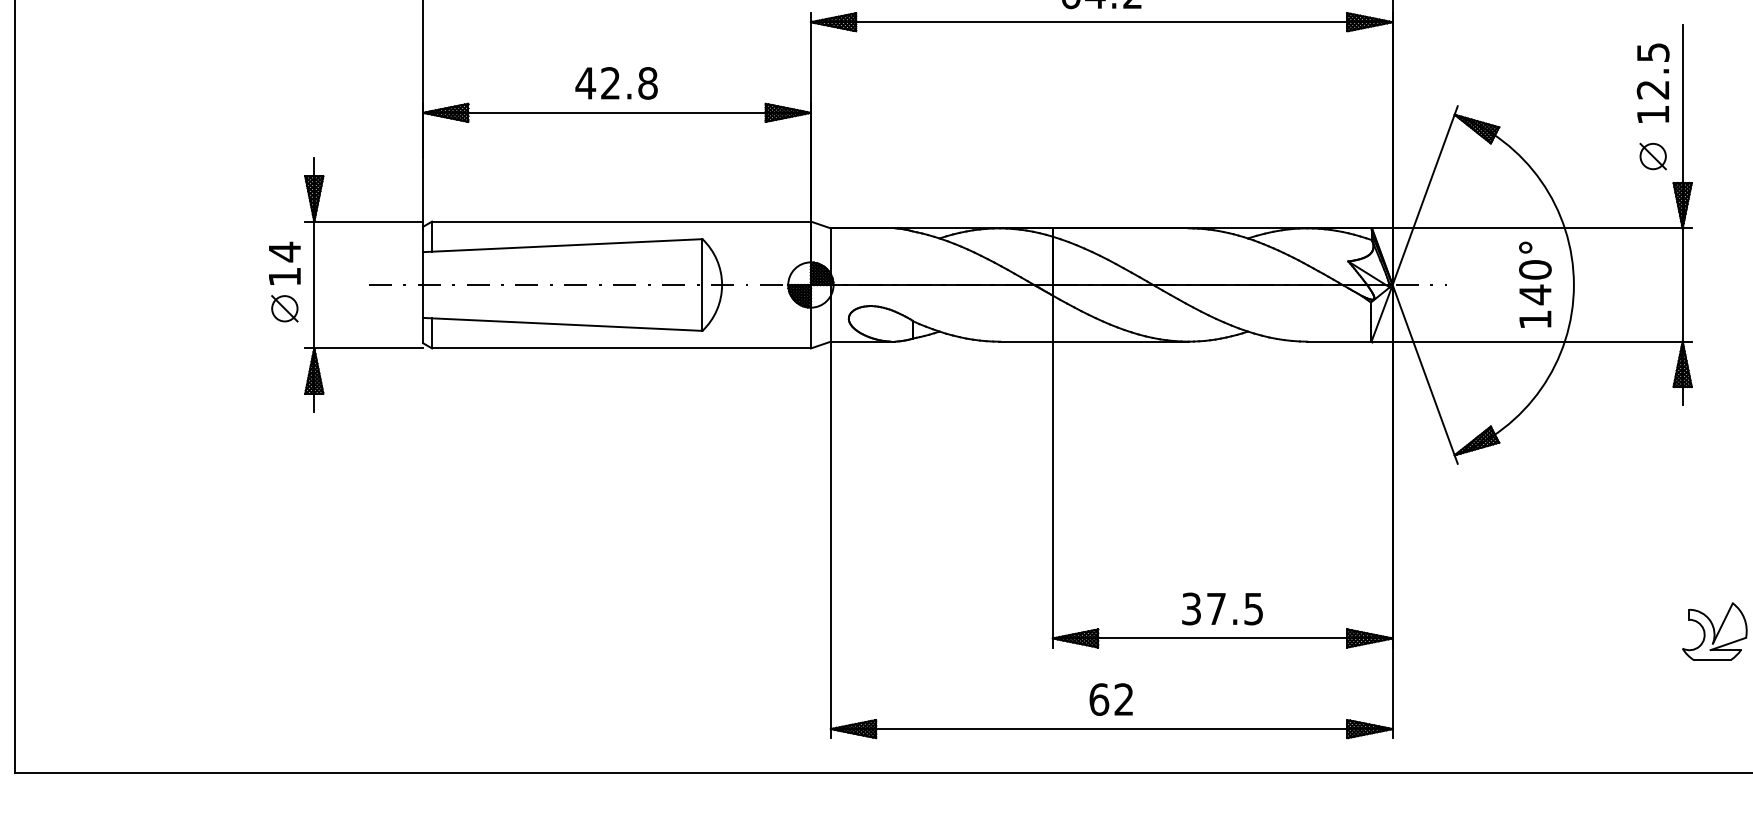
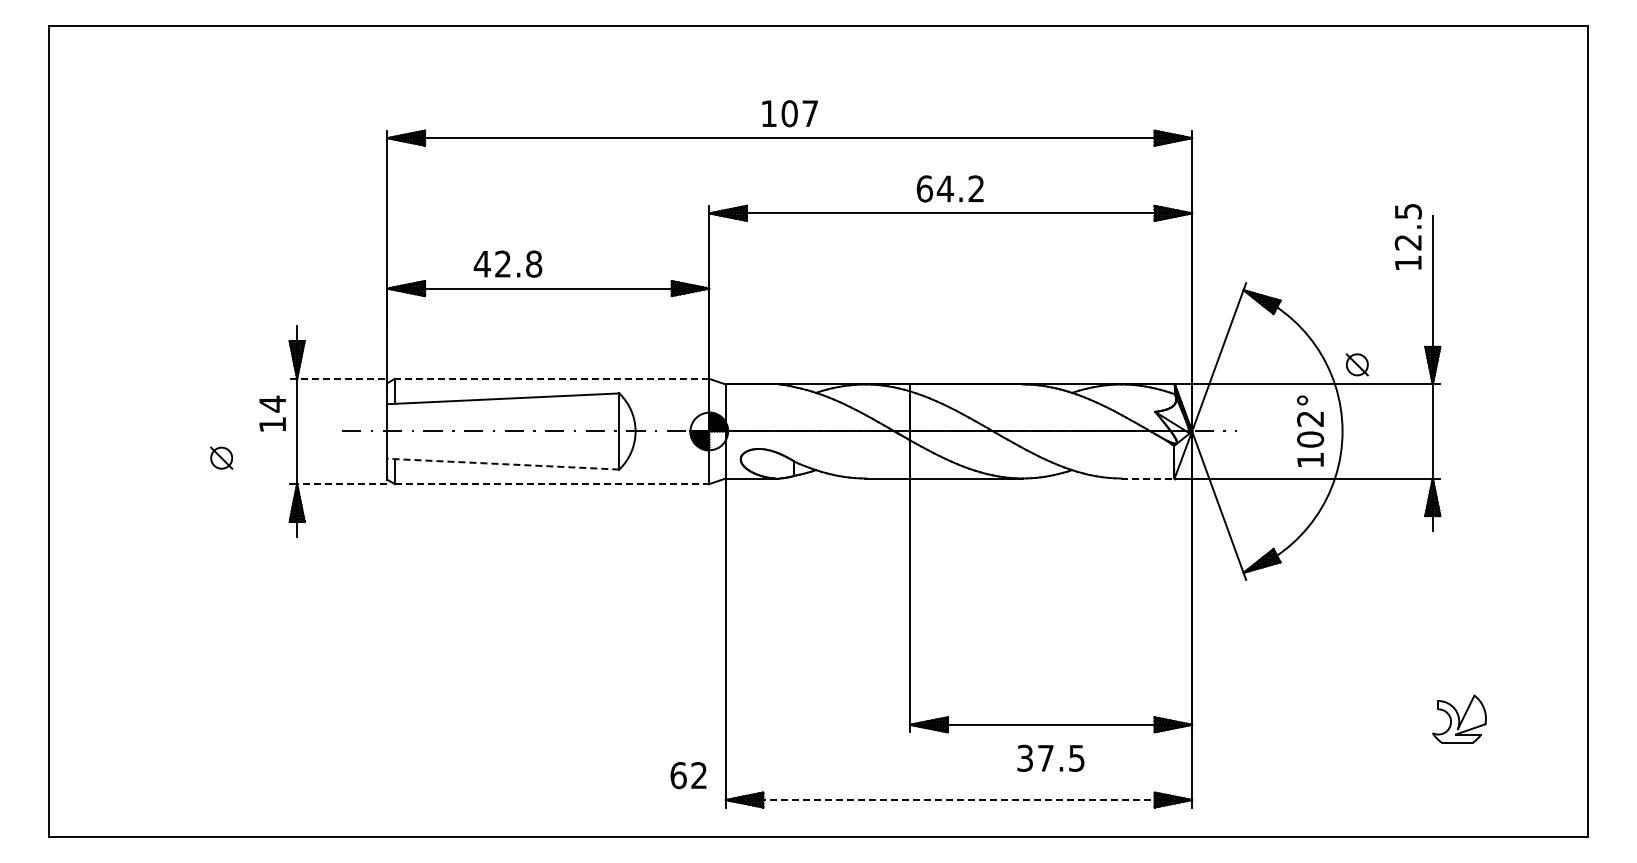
text: (615, 82) -> (507, 263), moved
text: (1652, 82) -> (1407, 236), moved
part: (1652, 156) -> (1356, 364), moved
line: (364, 221) -> (338, 378), solid -> dashed
line: (620, 221) -> (551, 378), solid -> dashed
text: (1535, 282) -> (1310, 429), 140° -> 102°
part: (284, 307) -> (221, 457), moved
line: (561, 324) -> (502, 464), solid -> dashed
line: (1338, 341) -> (1147, 478), solid -> dashed
line: (367, 348) -> (341, 484), solid -> dashed
line: (621, 348) -> (552, 484), solid -> dashed
text: (1222, 607) -> (1050, 757), moved
text: (1111, 699) -> (688, 775), moved
line: (1112, 729) -> (959, 800), solid -> dashed

